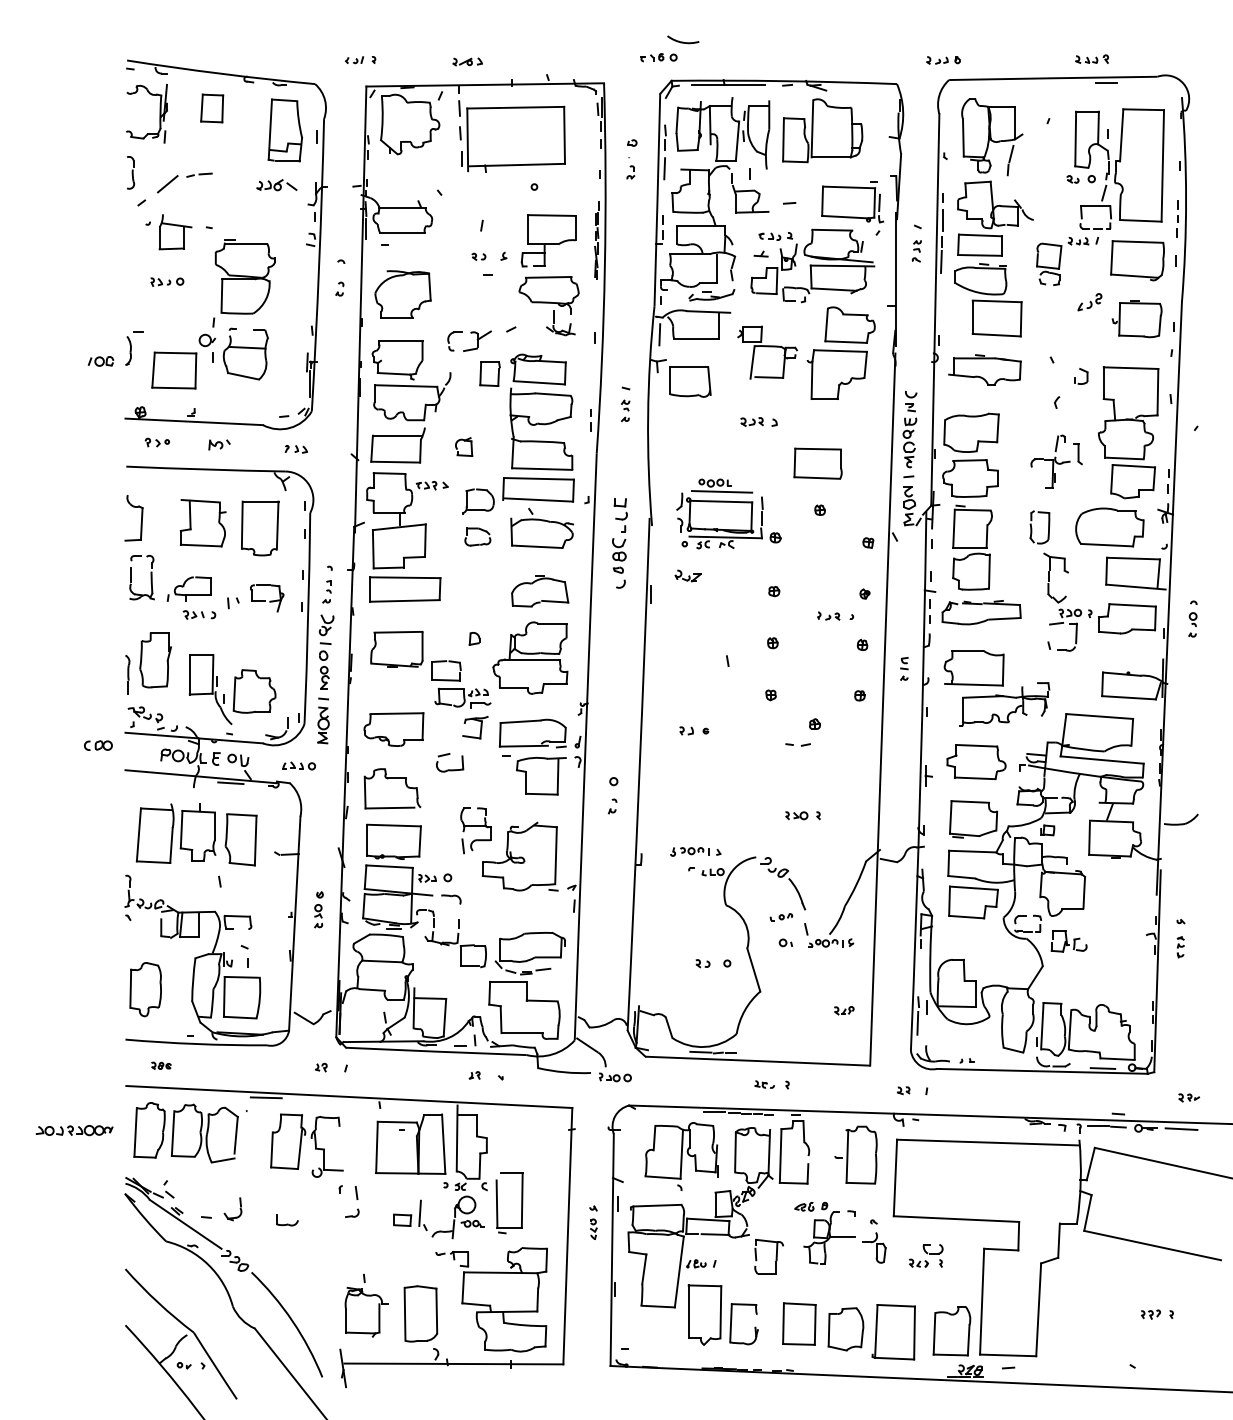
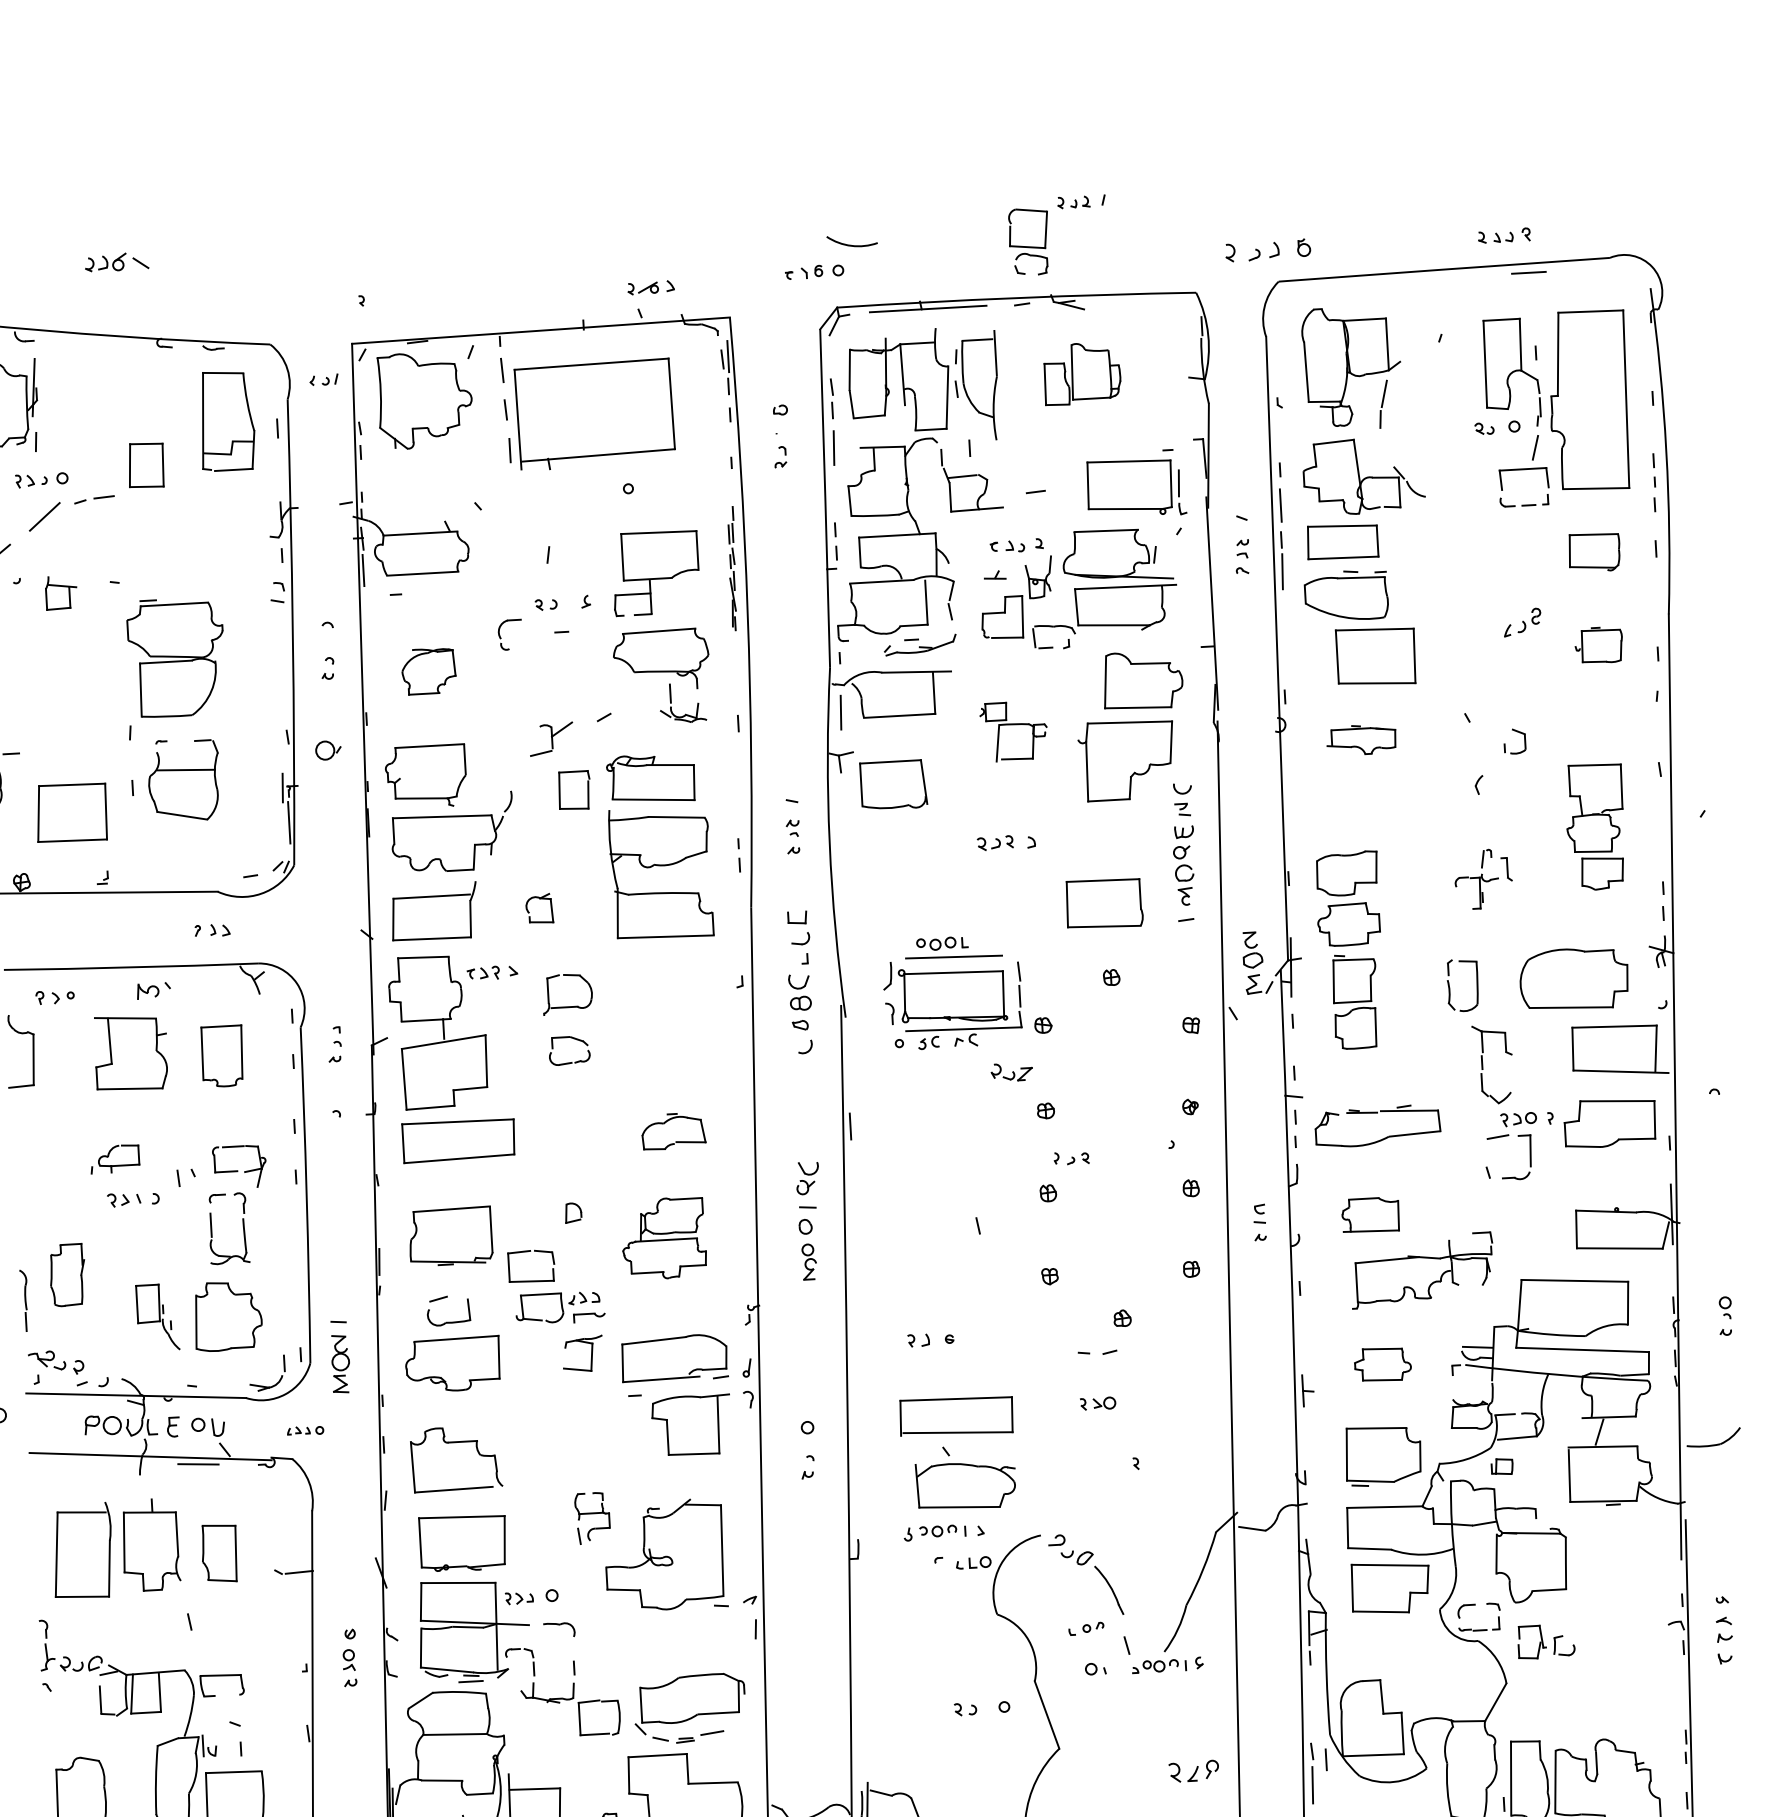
part: (354, 60) -> (323, 380), moved
part: (943, 60) -> (1267, 251), size x1.6
part: (467, 61) -> (650, 287), moved
part: (212, 108) -> (146, 465), moved
part: (822, 130) -> (1081, 373), size x0.6
part: (276, 185) -> (116, 262), moved
part: (175, 232) -> (61, 593), size x0.6
part: (1137, 260) -> (1594, 552), size x0.6
part: (1060, 261) -> (1046, 236), moved
part: (167, 281) -> (42, 479), moved
part: (402, 294) -> (428, 671), size x0.6
part: (1136, 319) -> (1598, 645), size x0.6
part: (207, 340) -> (328, 750), moved
part: (454, 341) -> (508, 635), moved
part: (767, 352) -> (1013, 731), size x0.7
part: (984, 369) -> (1360, 739), size x0.6
part: (1128, 432) -> (1595, 826), size x0.6
part: (909, 434) -> (1183, 852), moved
part: (156, 442) -> (53, 997), moved
part: (219, 444) -> (153, 990), moved
part: (295, 449) -> (211, 930), moved
part: (1056, 461) -> (1483, 879), size x0.7
part: (970, 501) -> (1350, 950), size x0.7
part: (538, 512) -> (958, 1452), moved
part: (260, 528) -> (222, 1056), size x0.7
part: (619, 543) -> (799, 982), moved
part: (687, 575) -> (1010, 1071), moved
part: (150, 577) -> (242, 1227), moved
part: (188, 588) -> (113, 1158), size x0.7
part: (326, 591) -> (333, 1043), moved
part: (540, 591) -> (674, 1131), size x0.7
part: (828, 615) -> (1071, 1157), moved
part: (1192, 624) -> (1724, 1315), moved
part: (326, 651) -> (809, 1219), moved
part: (530, 657) -> (663, 1237), size x0.7
part: (155, 660) -> (67, 1275), size x0.7
part: (973, 668) -> (1369, 1215), size x0.6
part: (210, 689) -> (157, 1317), size x0.6
part: (976, 762) -> (1382, 1365), size x0.6
part: (298, 765) -> (304, 1430), size x0.7
part: (450, 769) -> (450, 1321), moved
part: (796, 815) -> (1097, 1403), moved
part: (475, 830) -> (591, 1517), size x0.7
part: (240, 839) -> (218, 1552), size x0.7
part: (1180, 947) -> (1723, 1641), size x1.4
part: (844, 1010) -> (1194, 1771), size x1.6

